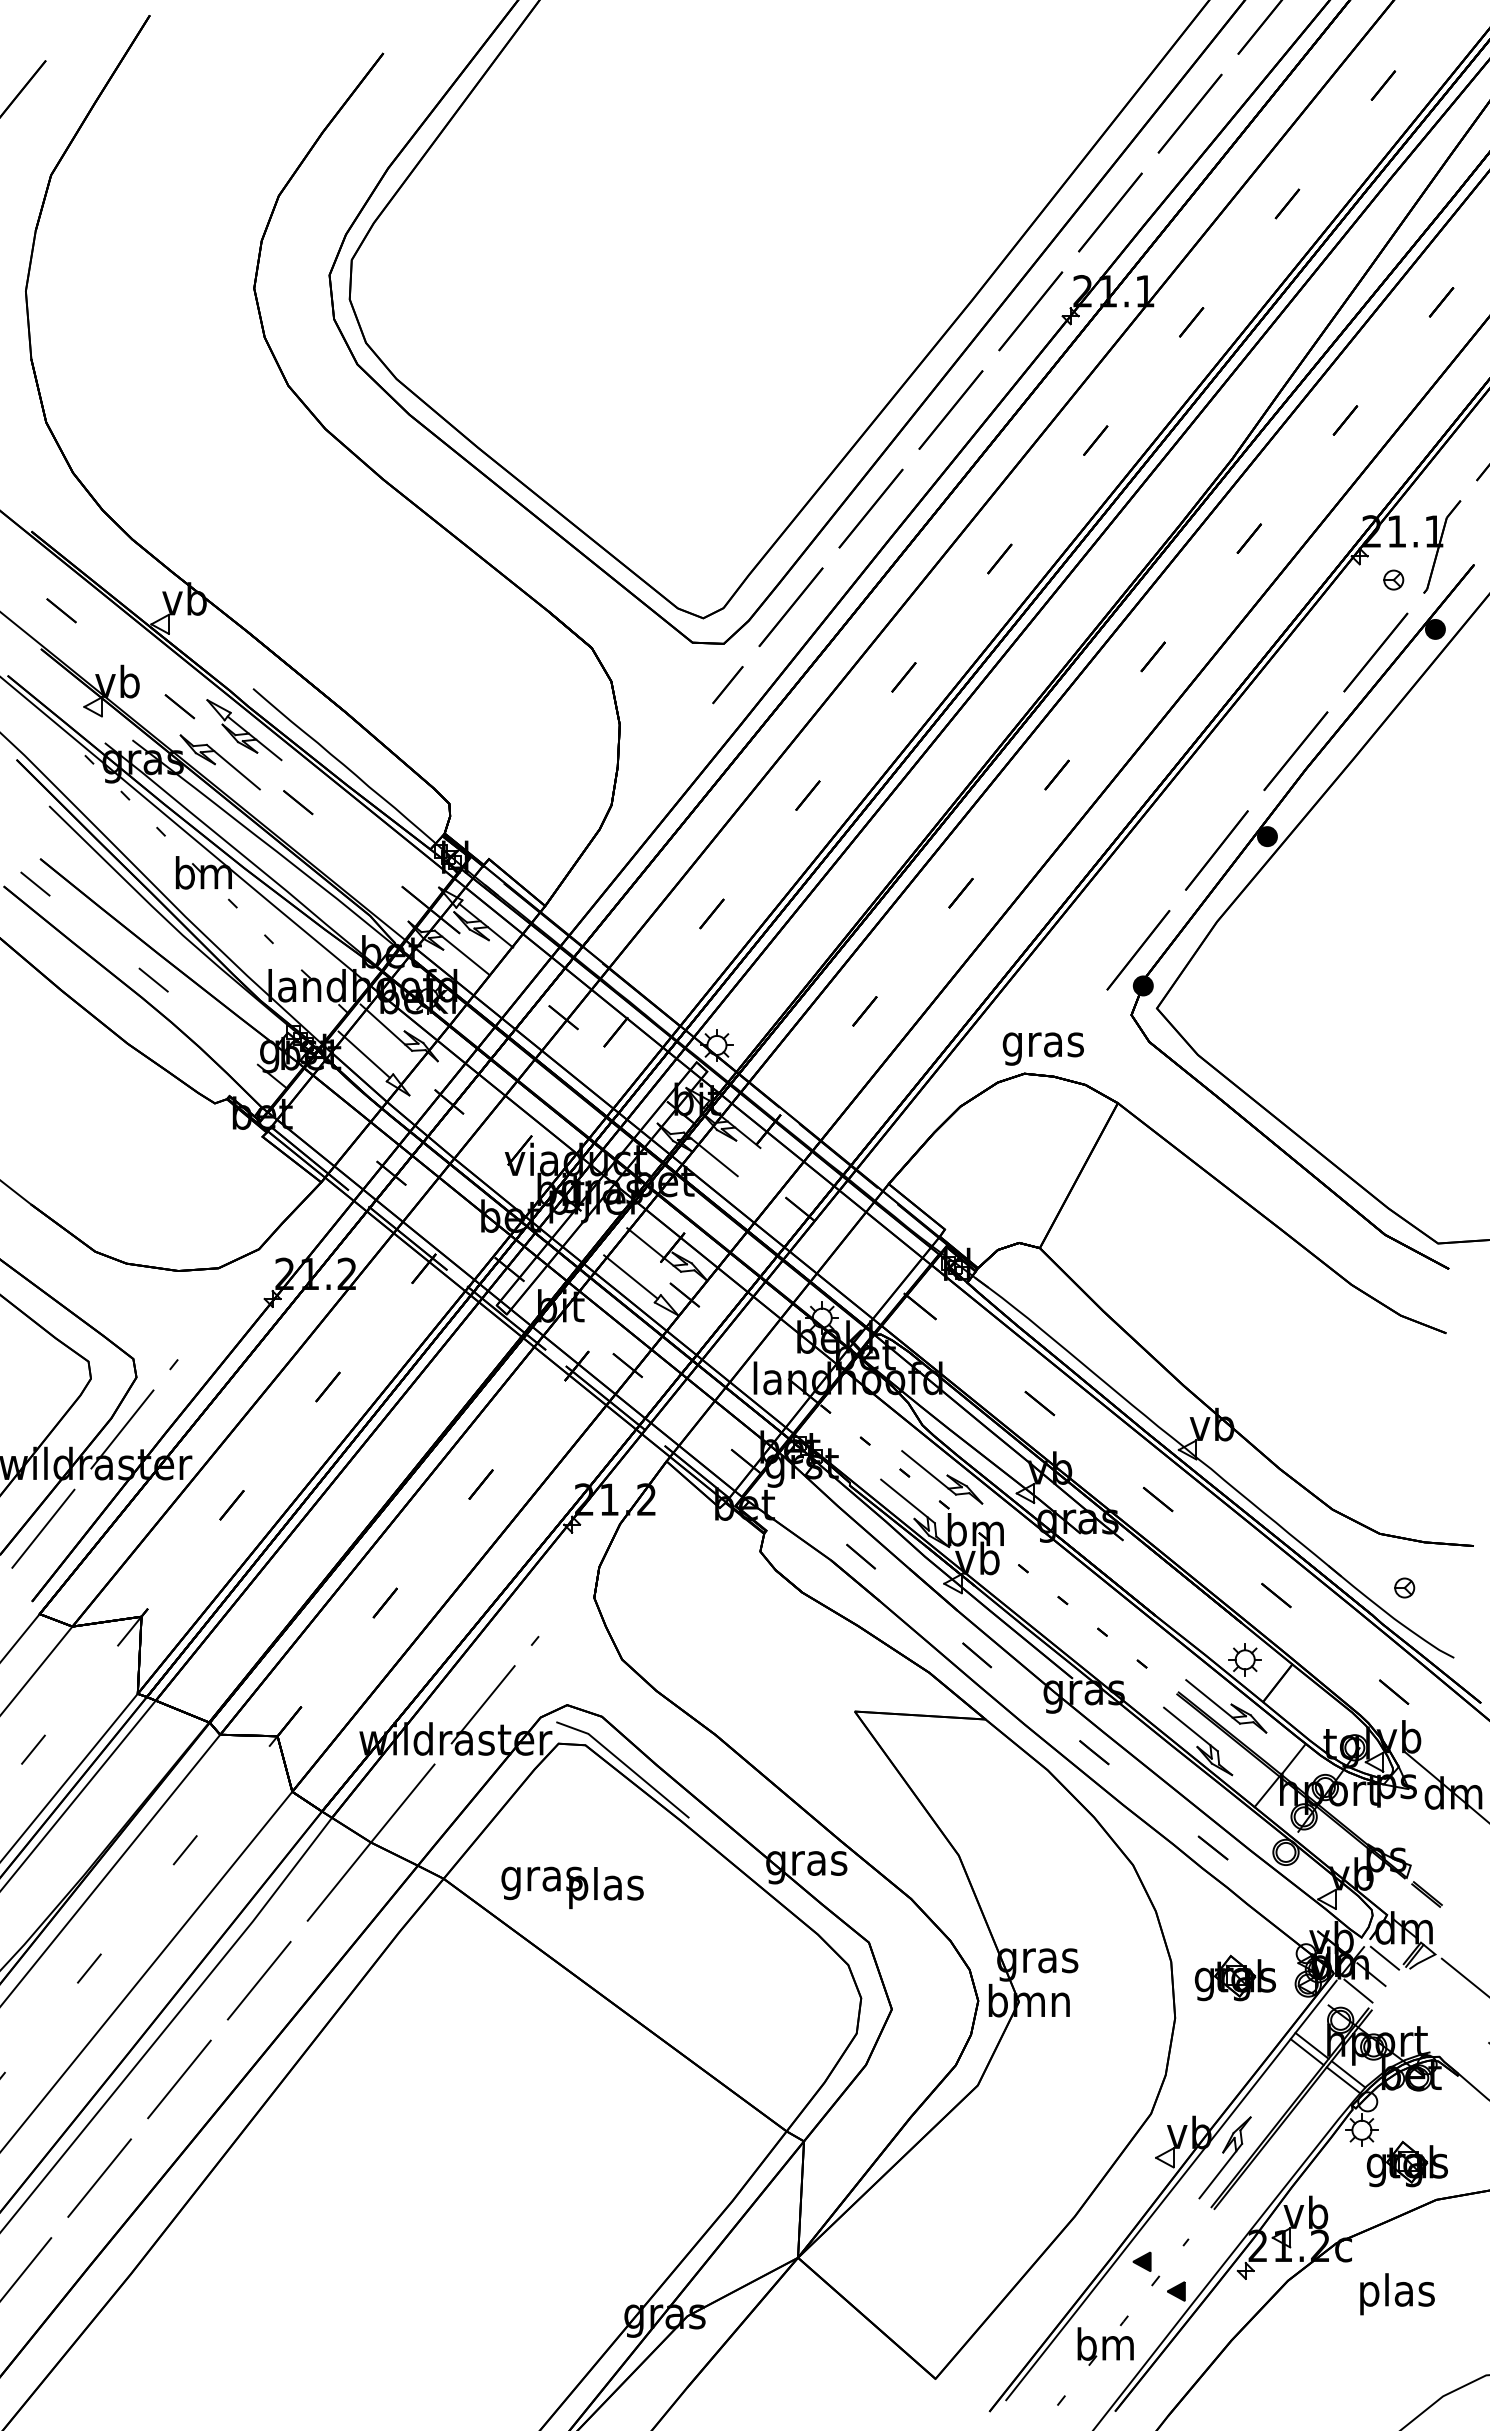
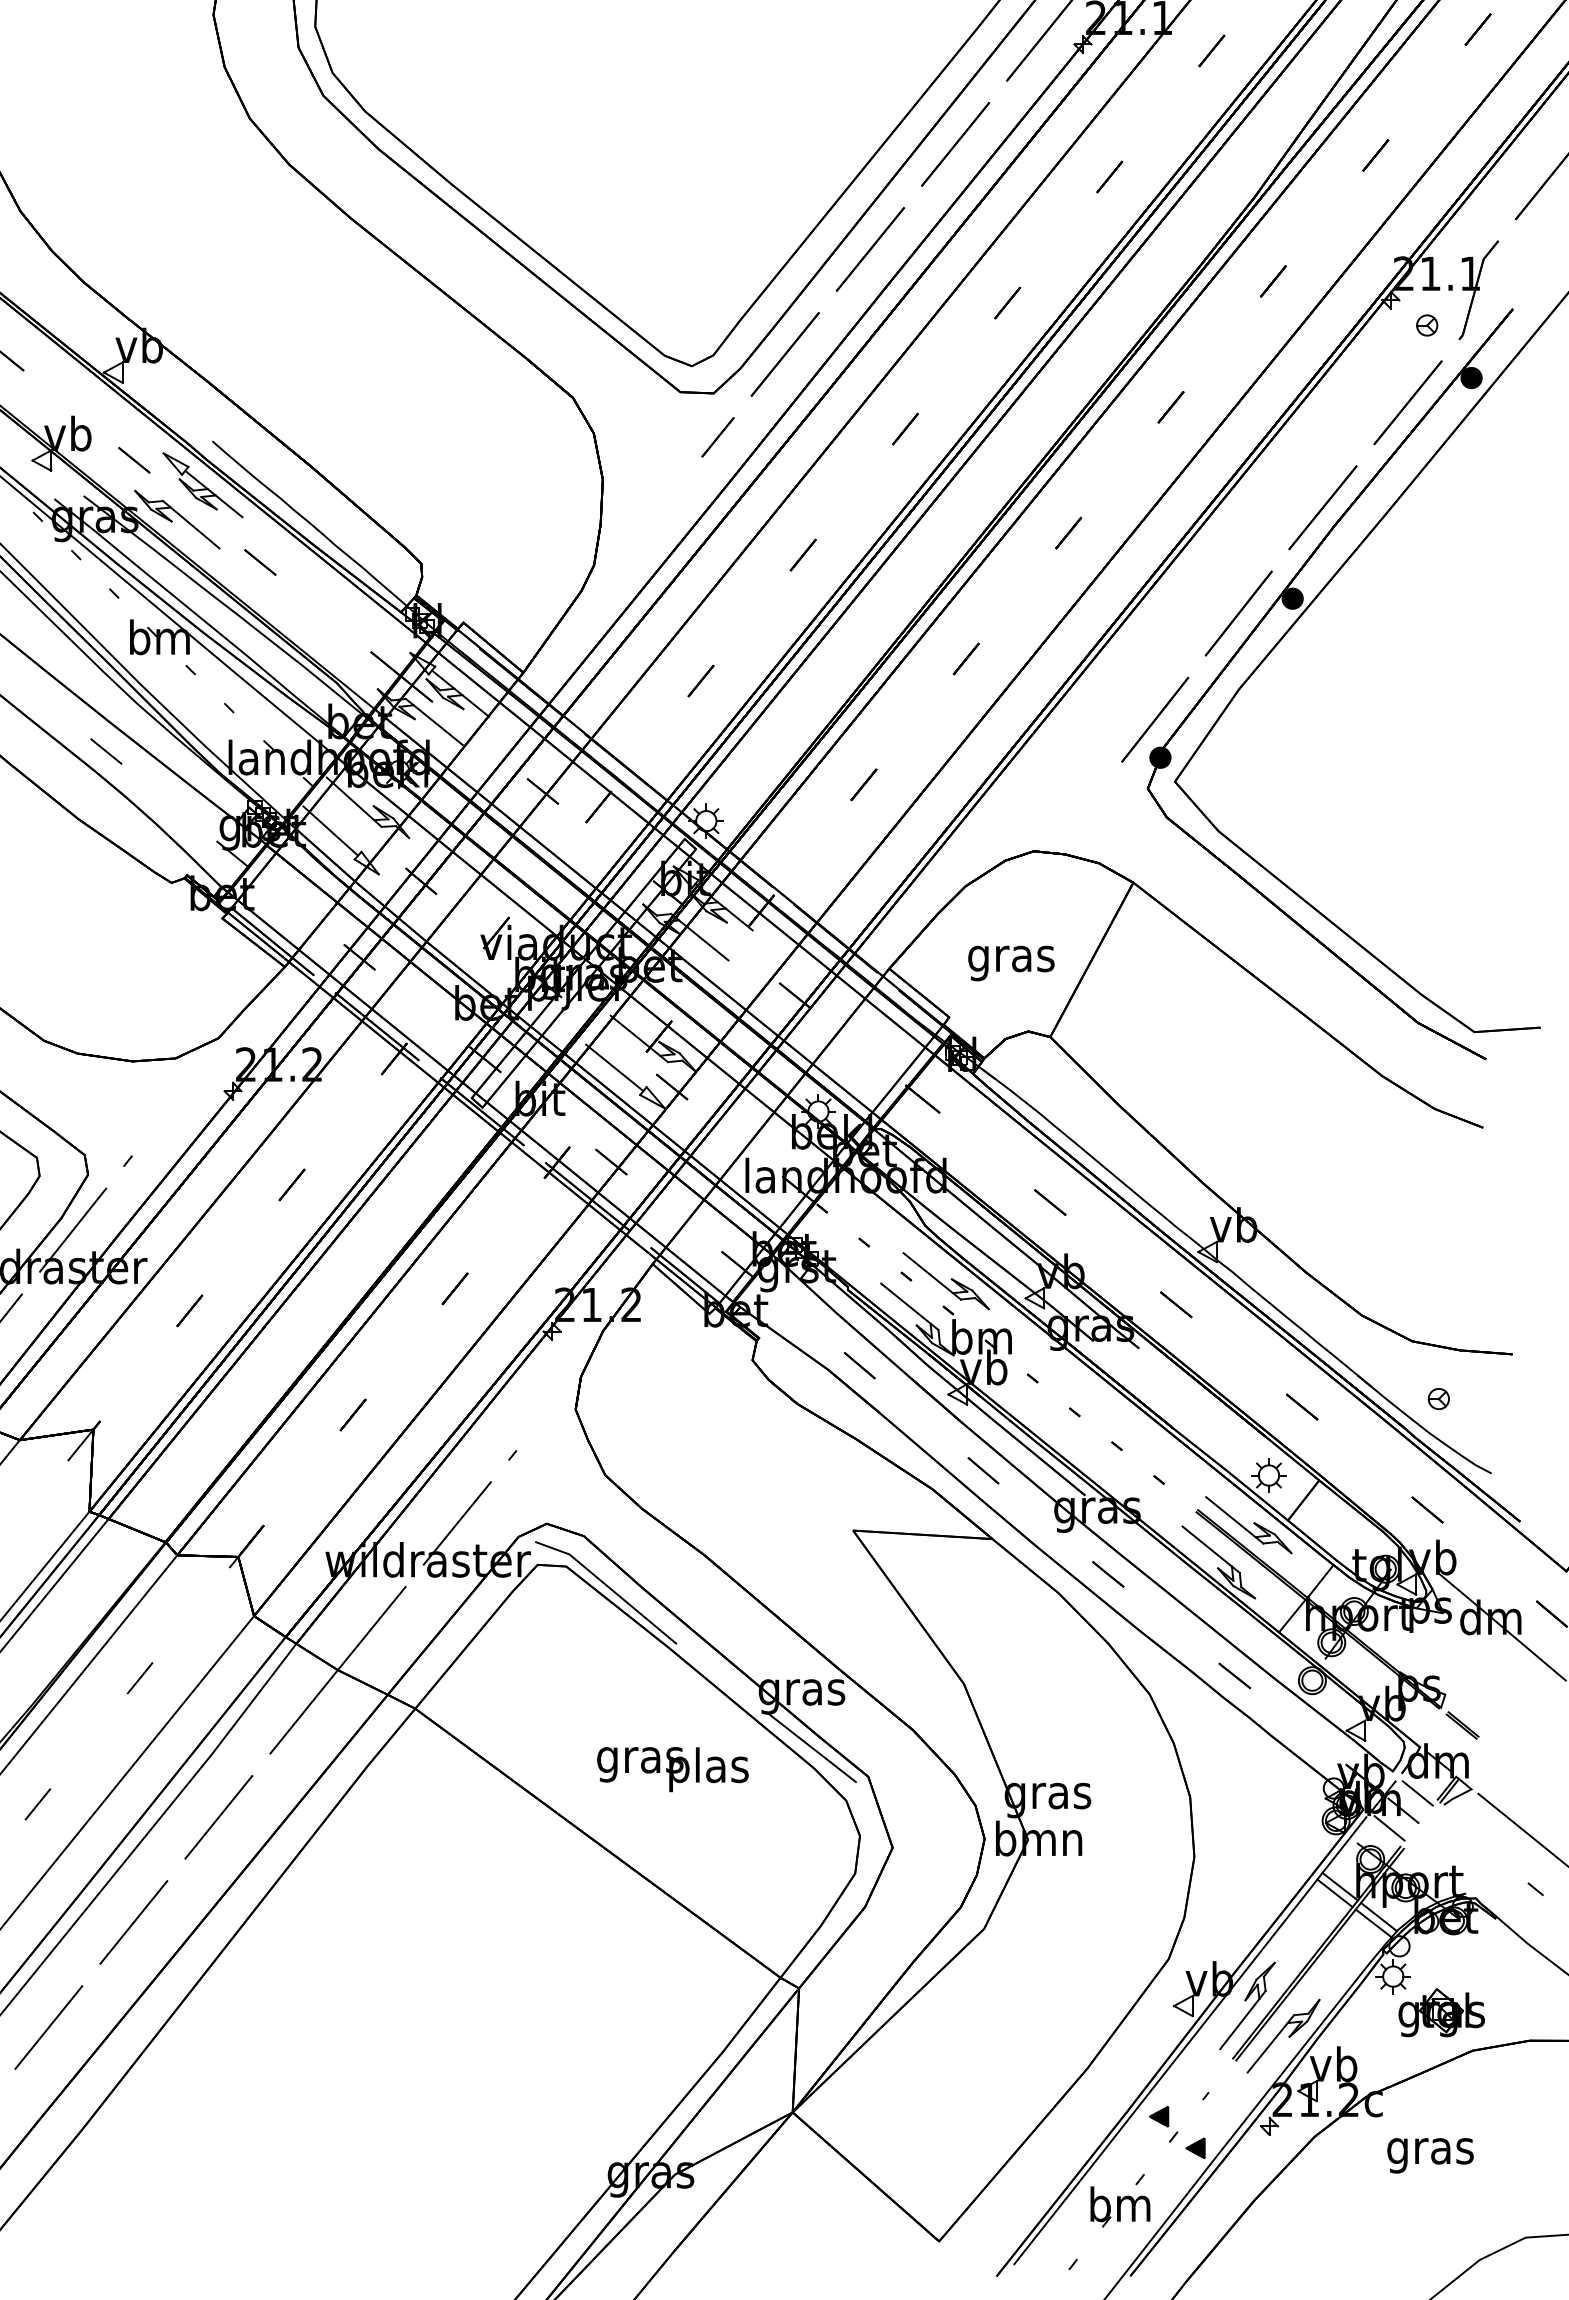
text: (1042, 1048) -> (1010, 962), moved
text: (572, 1887) -> (672, 1769), moved
line: (815, 1914) -> (811, 1746), added
part: (1234, 1977) -> (1257, 1813), removed
part: (1258, 2186) -> (1283, 2036), added
text: (1396, 2294) -> (1430, 2151), plas -> gras

